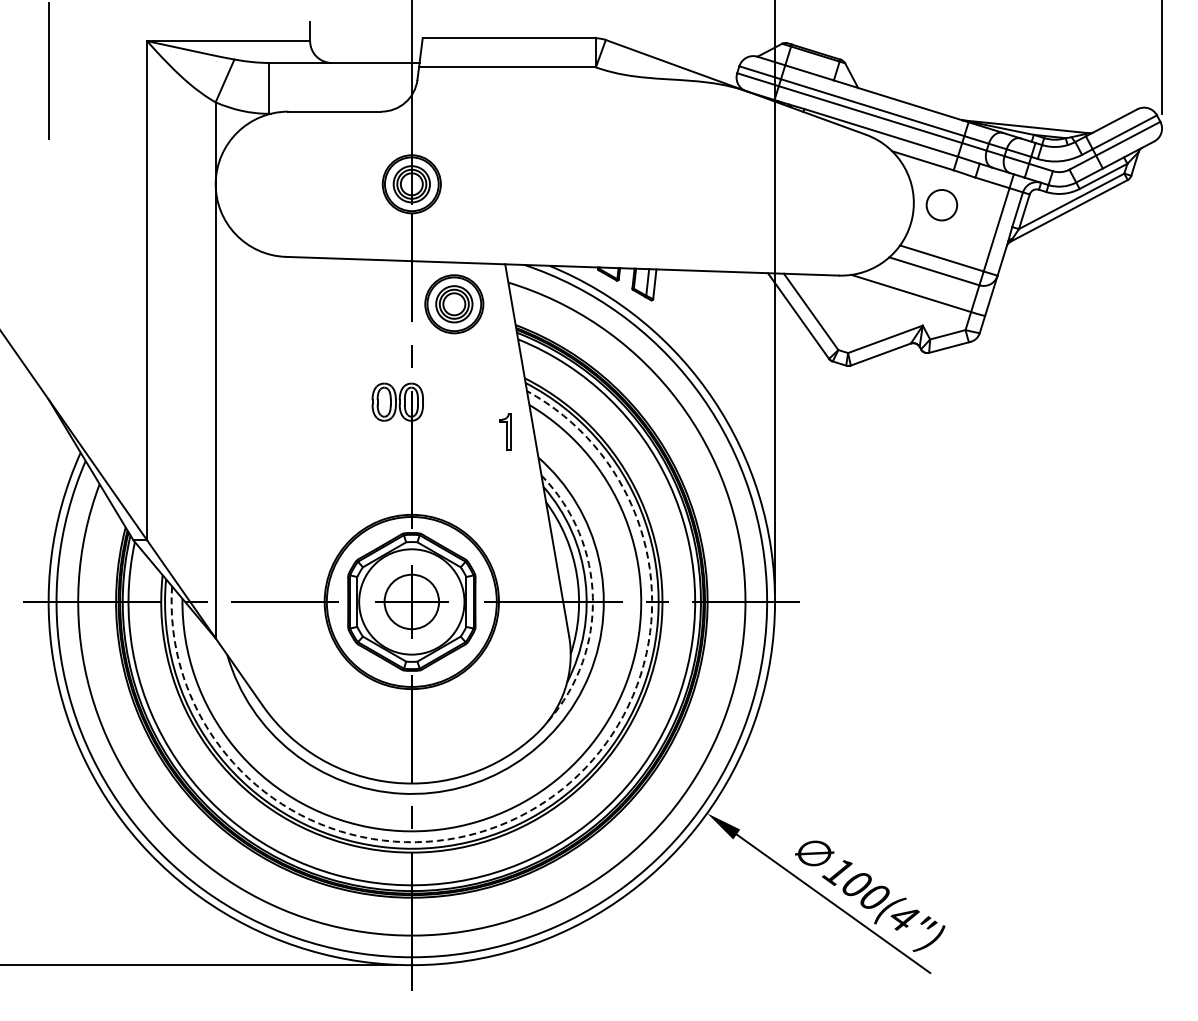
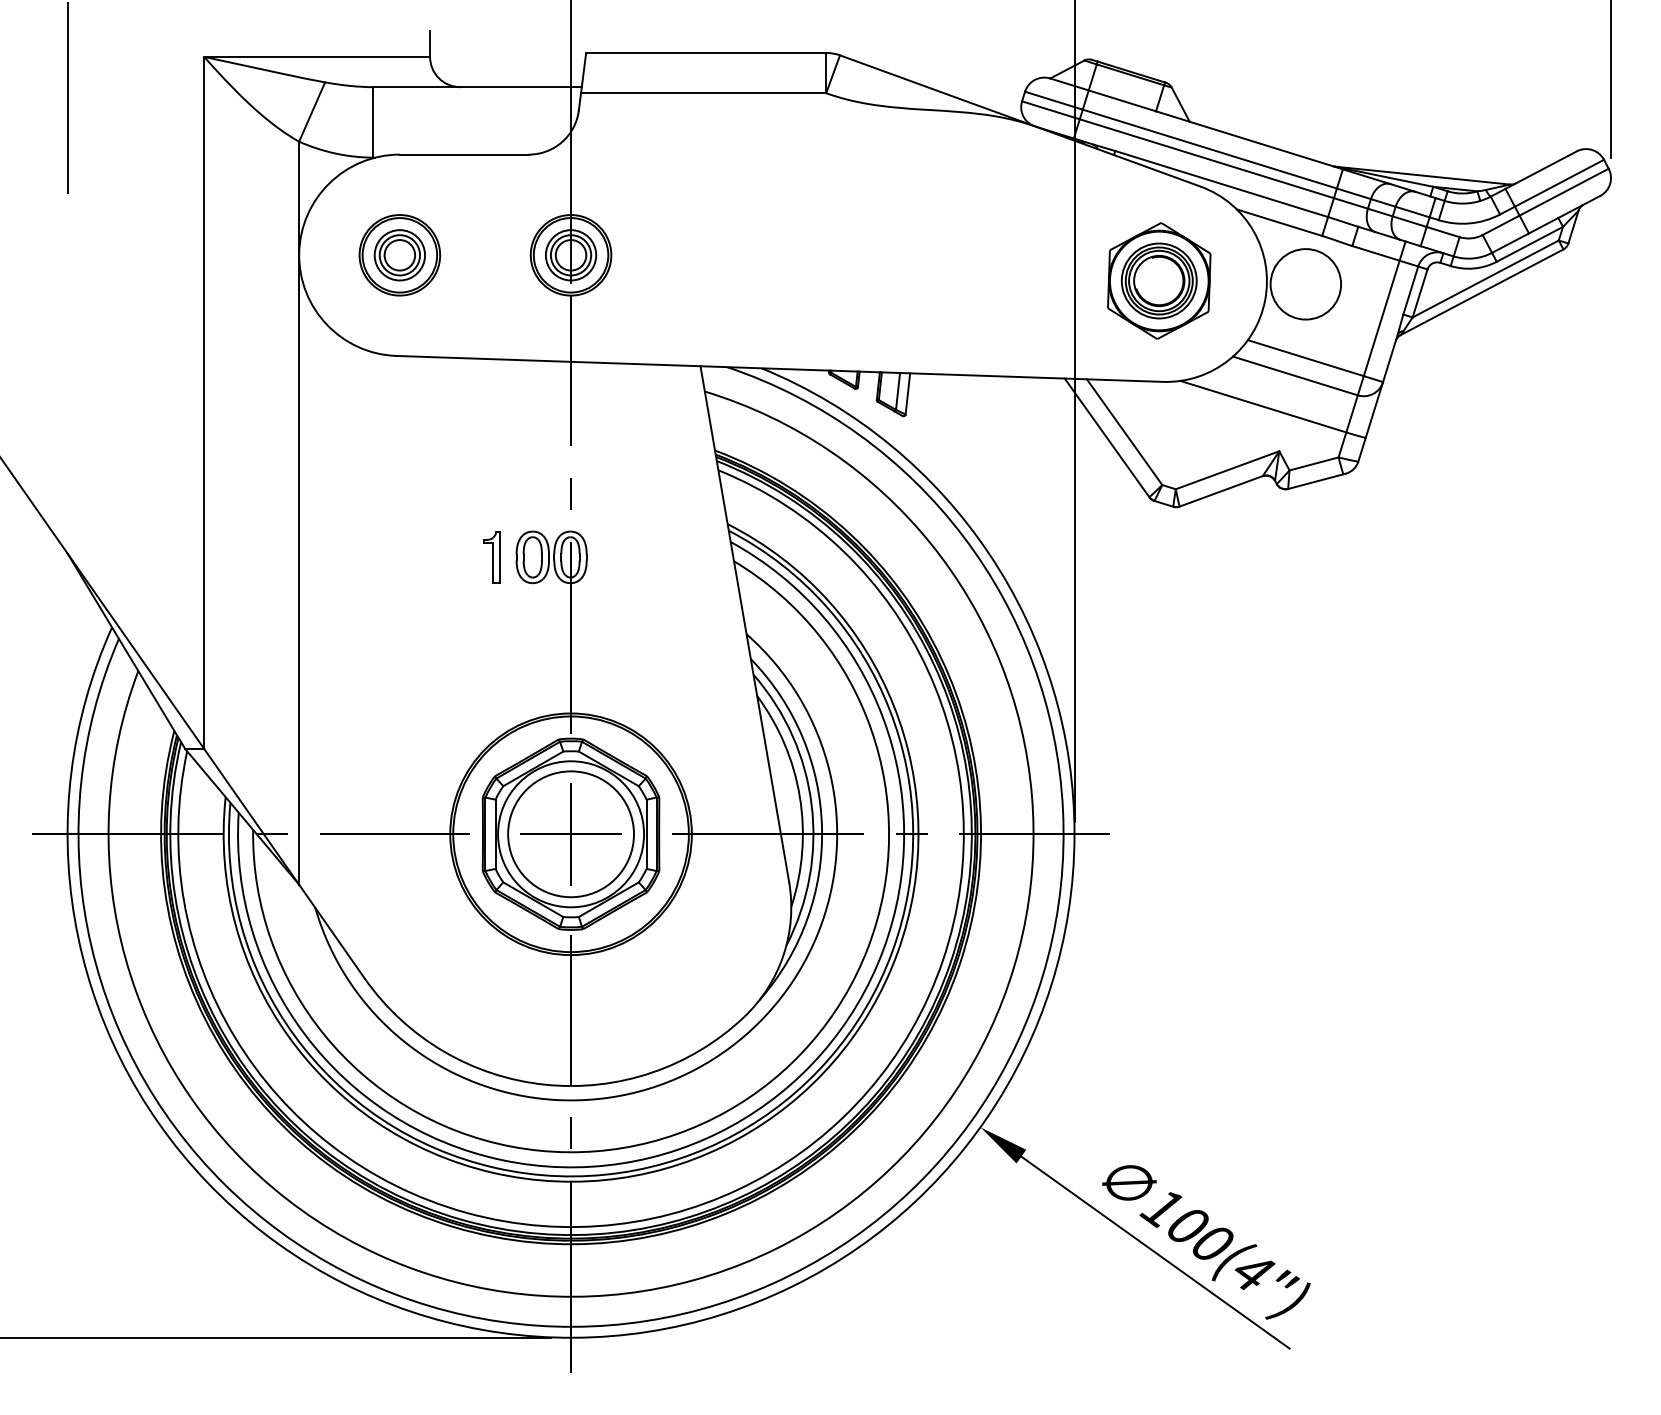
part: (836, 202) -> (1159, 280), added
circle: (941, 204) -> (1305, 283), size x1.67
part: (454, 304) -> (400, 255), moved
part: (505, 431) -> (491, 556), moved
arc: (592, 597) -> (821, 828), dashed -> solid
circle: (411, 601) -> (570, 833), size x1.67
arc: (527, 812) -> (731, 1126), dashed -> solid

